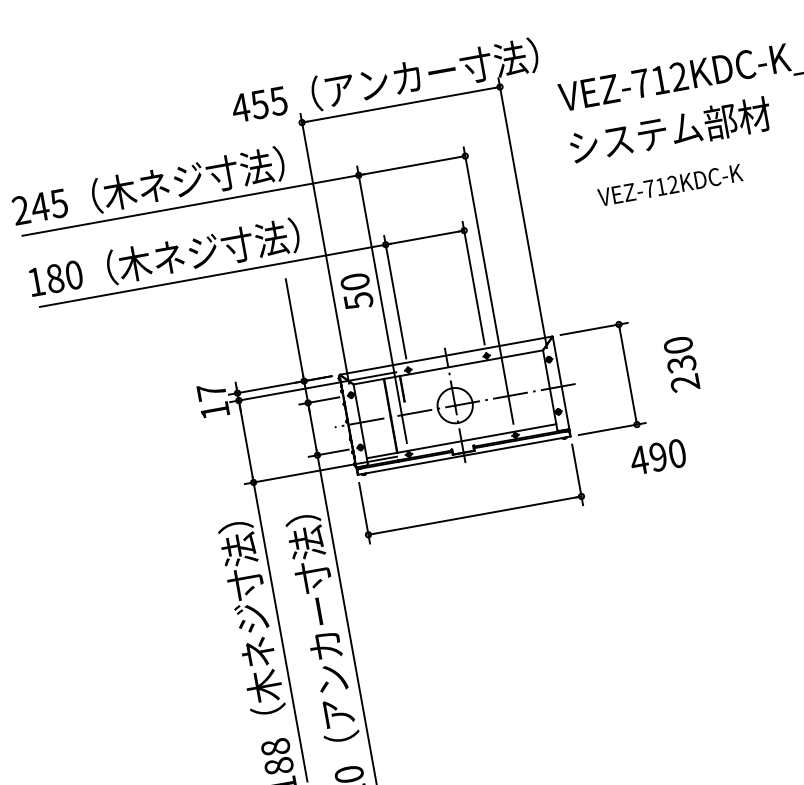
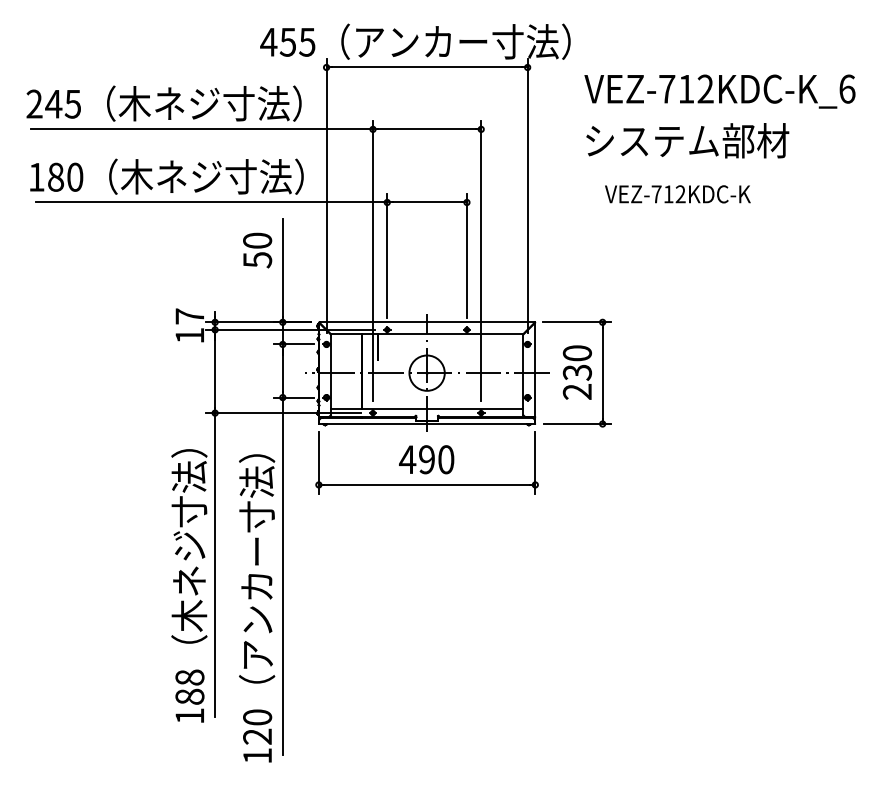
text: (356, 291) -> (257, 250), moved
text: (680, 364) -> (576, 372), moved
text: (657, 456) -> (426, 459), moved

